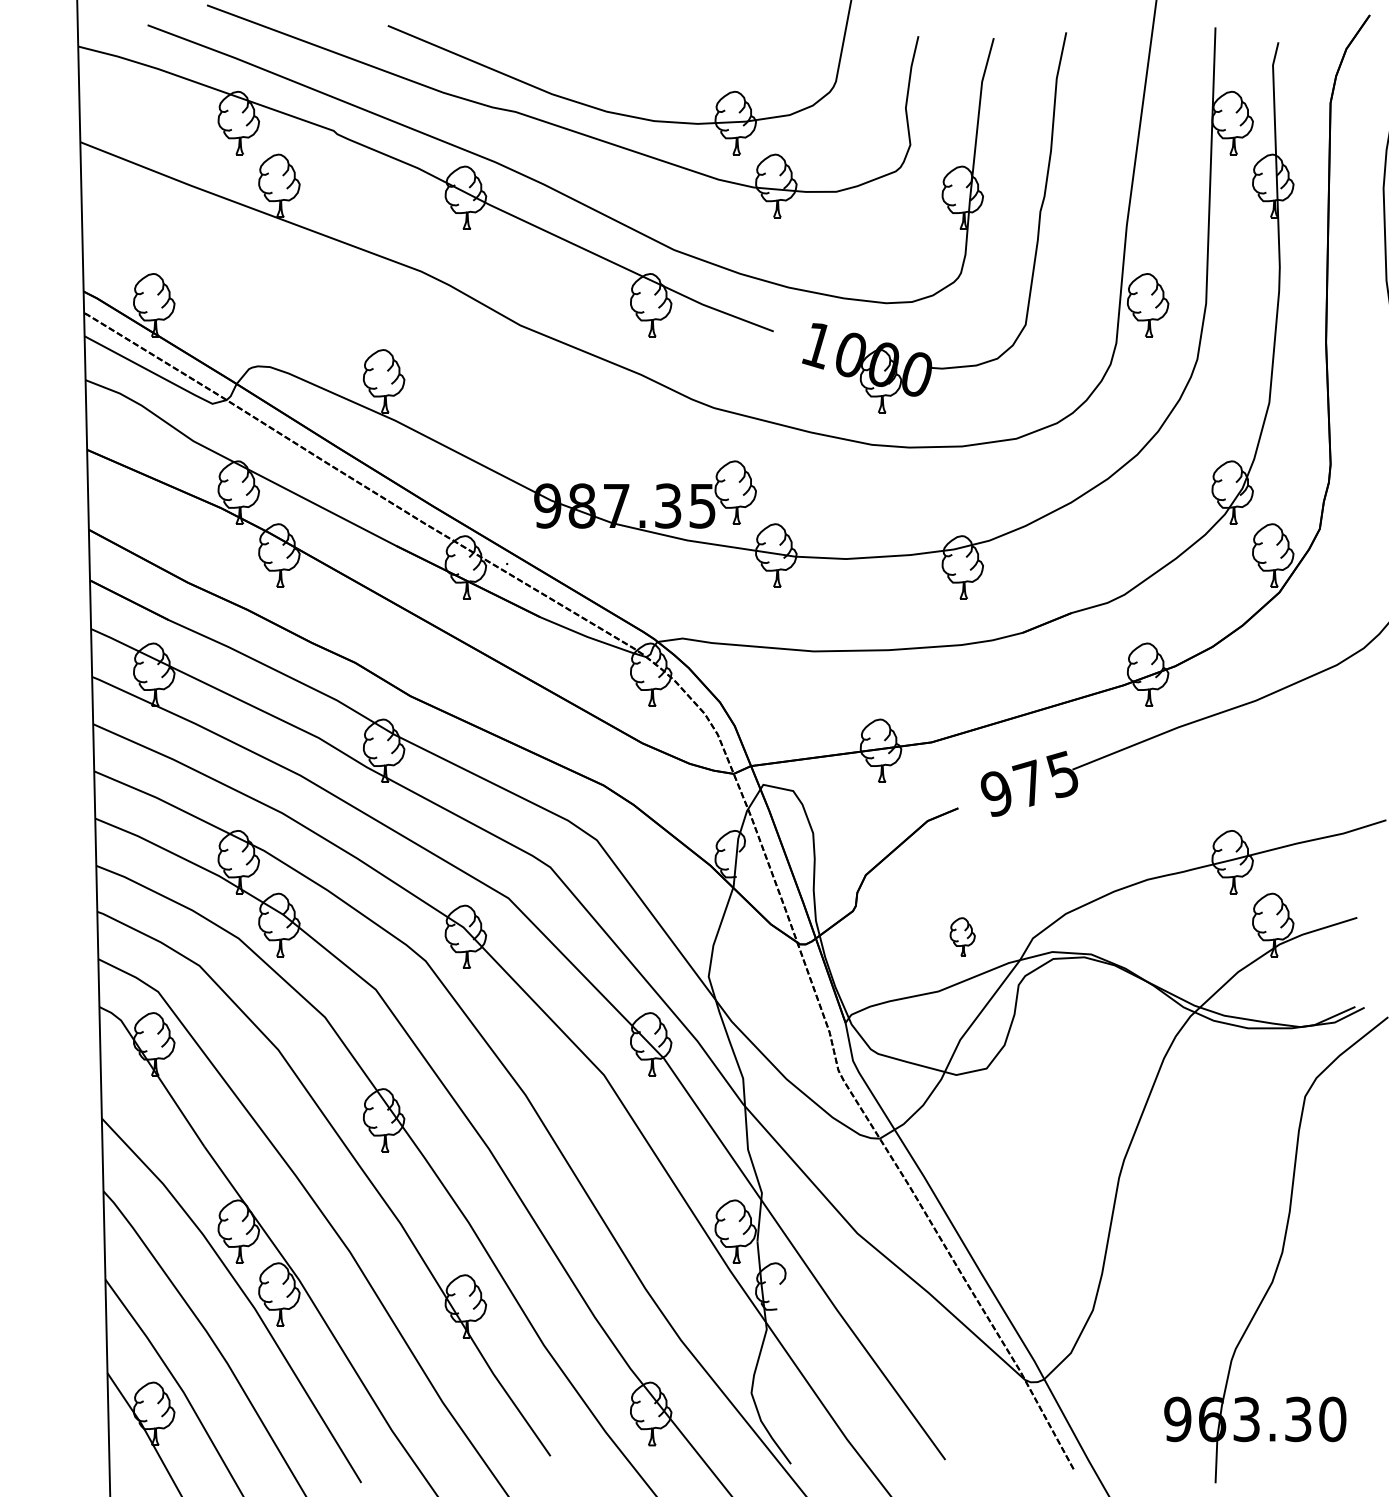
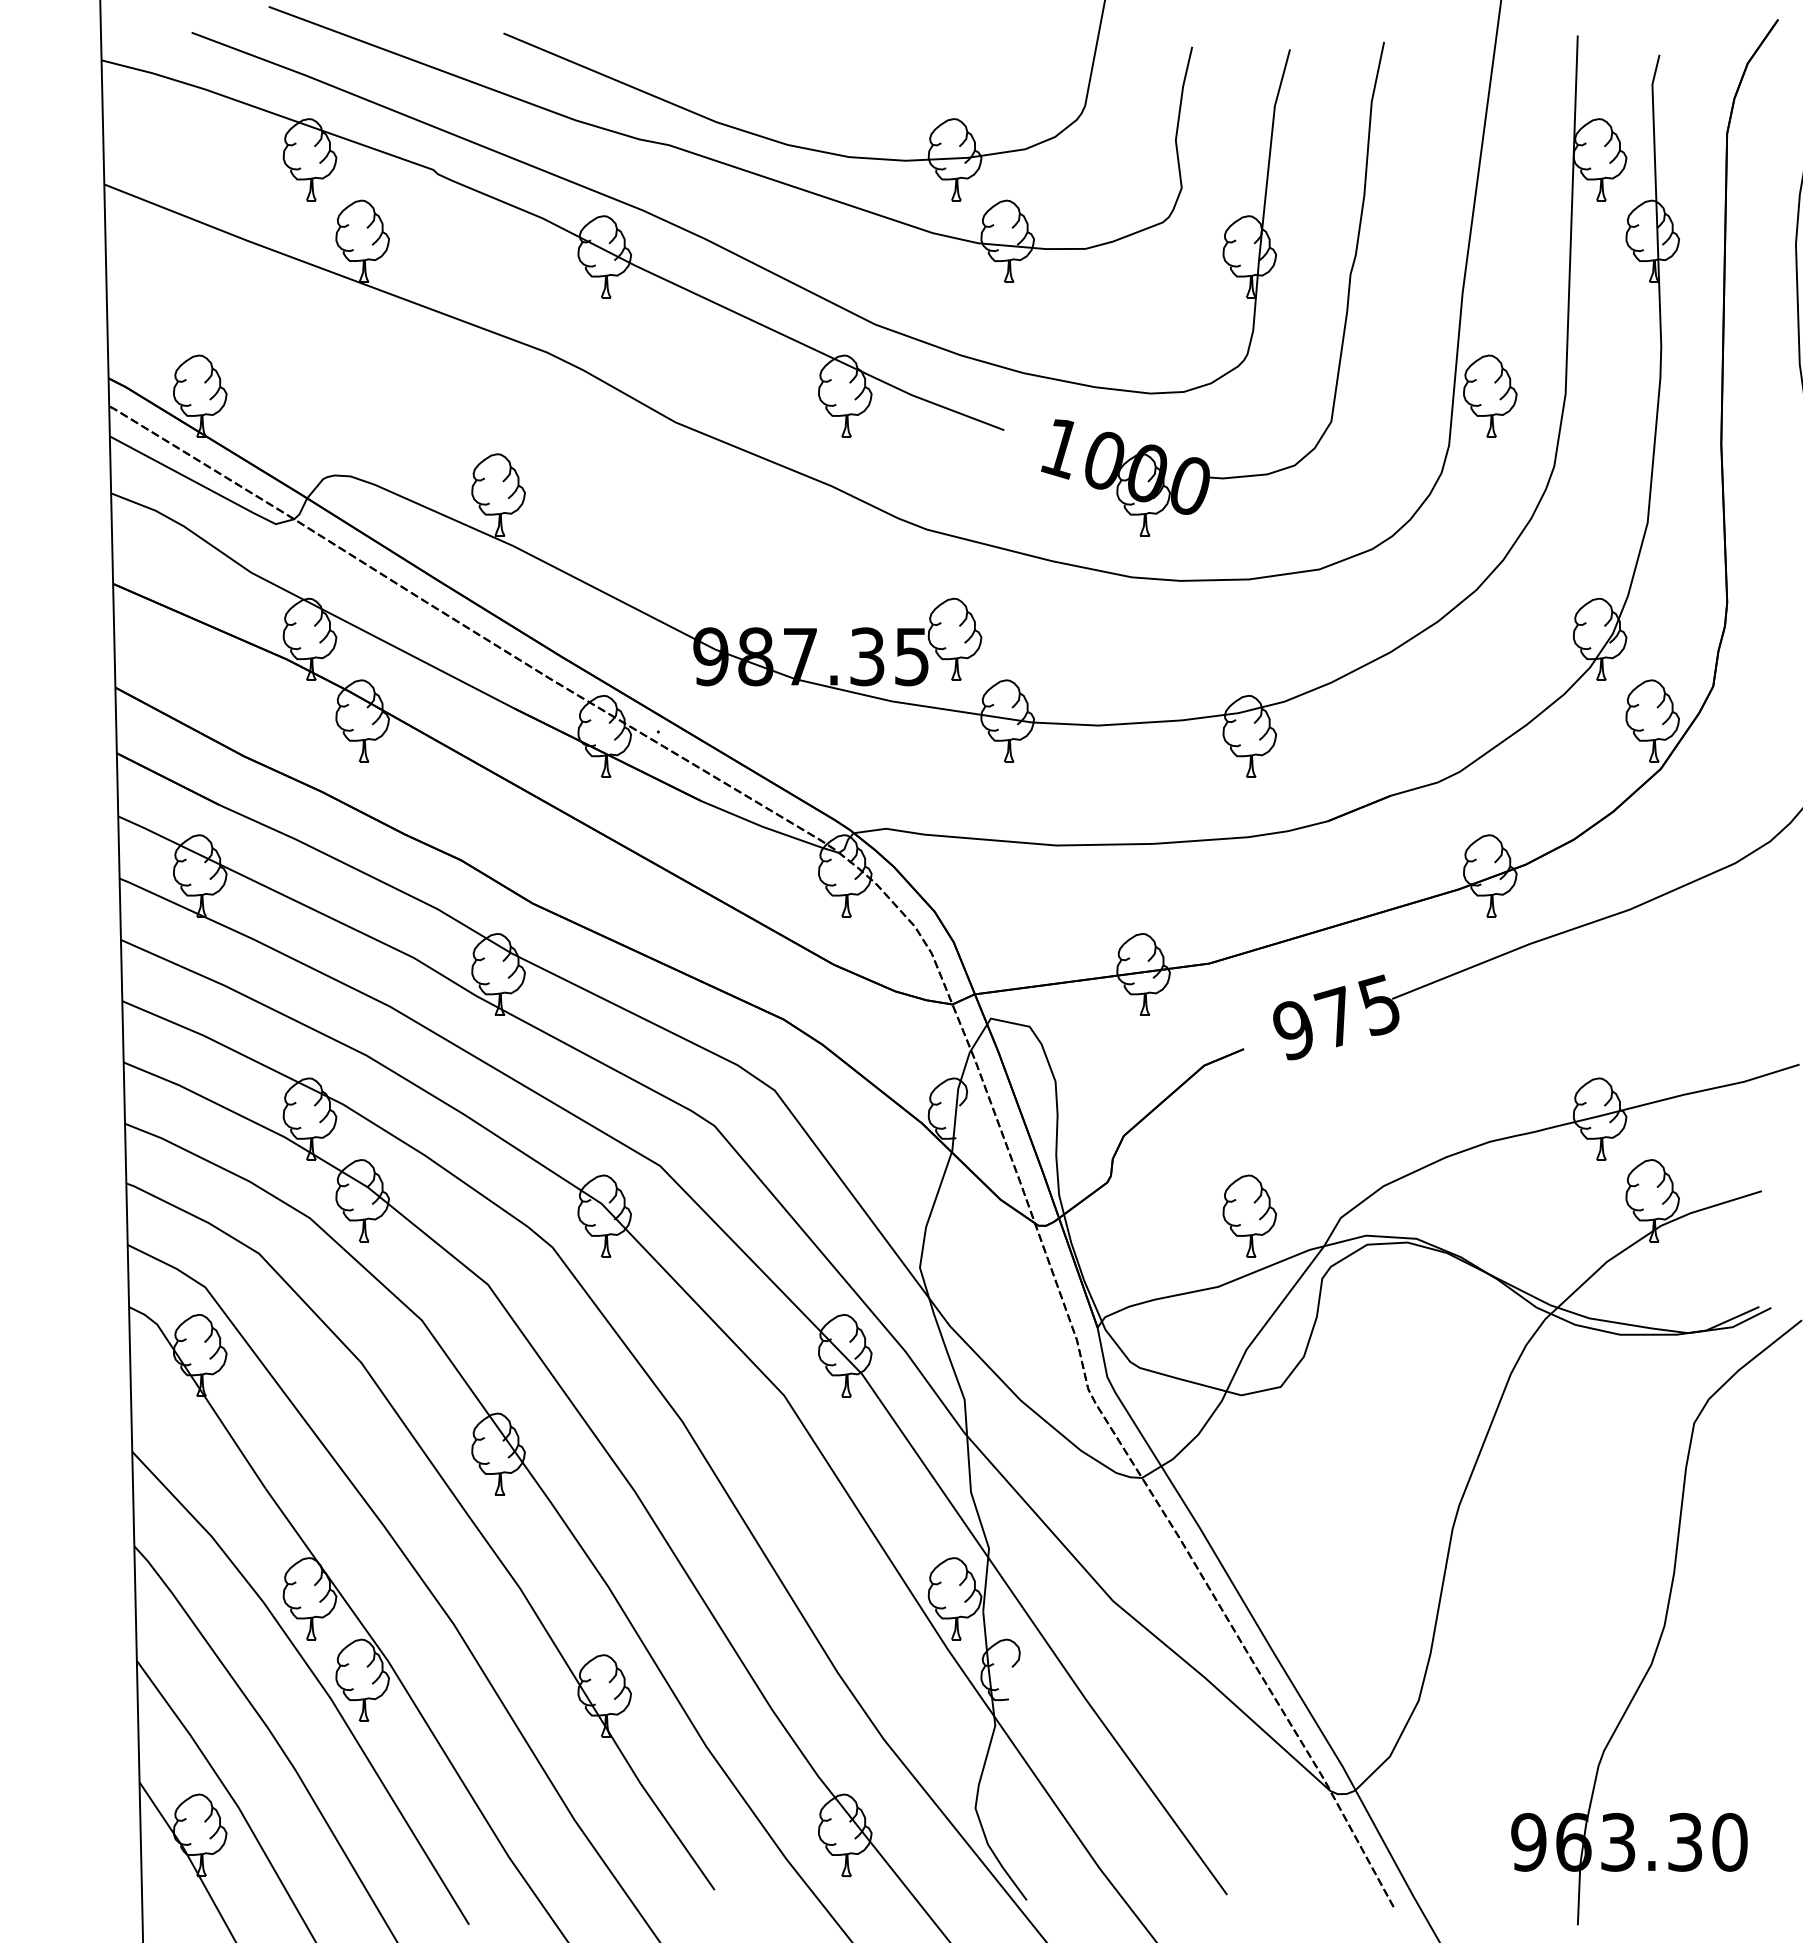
part: (962, 936) -> (1249, 1215), size x1.67

